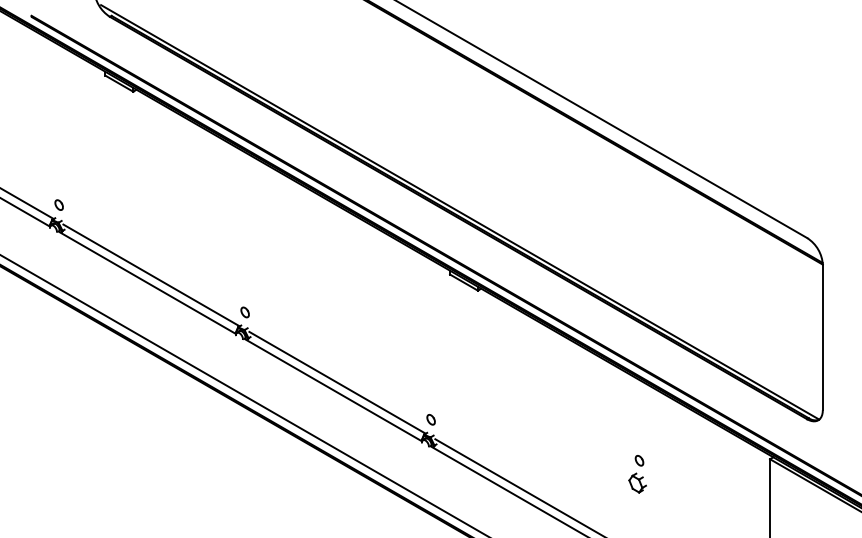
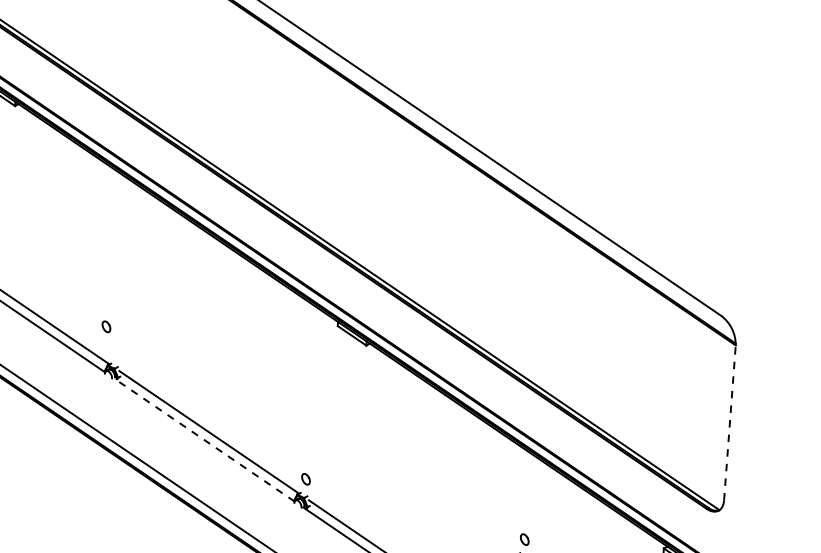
part: (244, 312) -> (105, 326), moved
line: (822, 337) -> (729, 422), solid -> dashed
line: (332, 389) -> (203, 439), solid -> dashed

